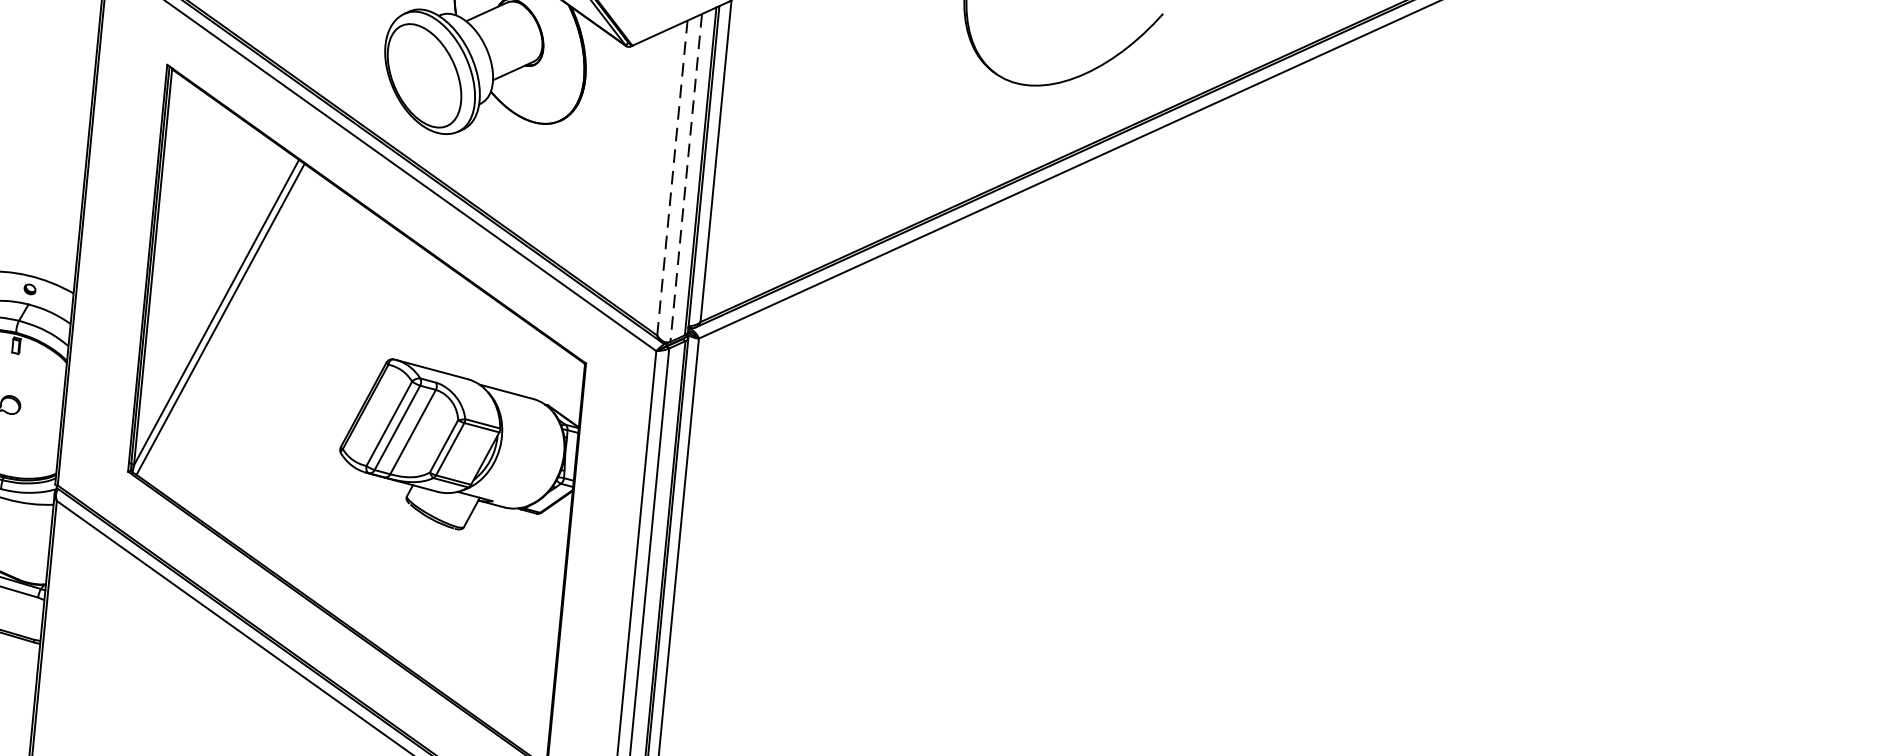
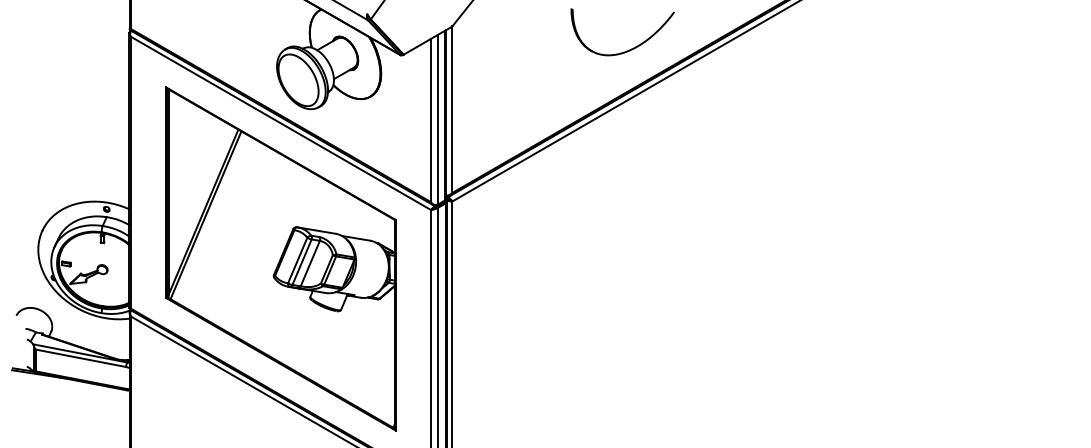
line: (671, 177) -> (430, 120), dashed -> solid
line: (685, 177) -> (437, 119), dashed -> solid

